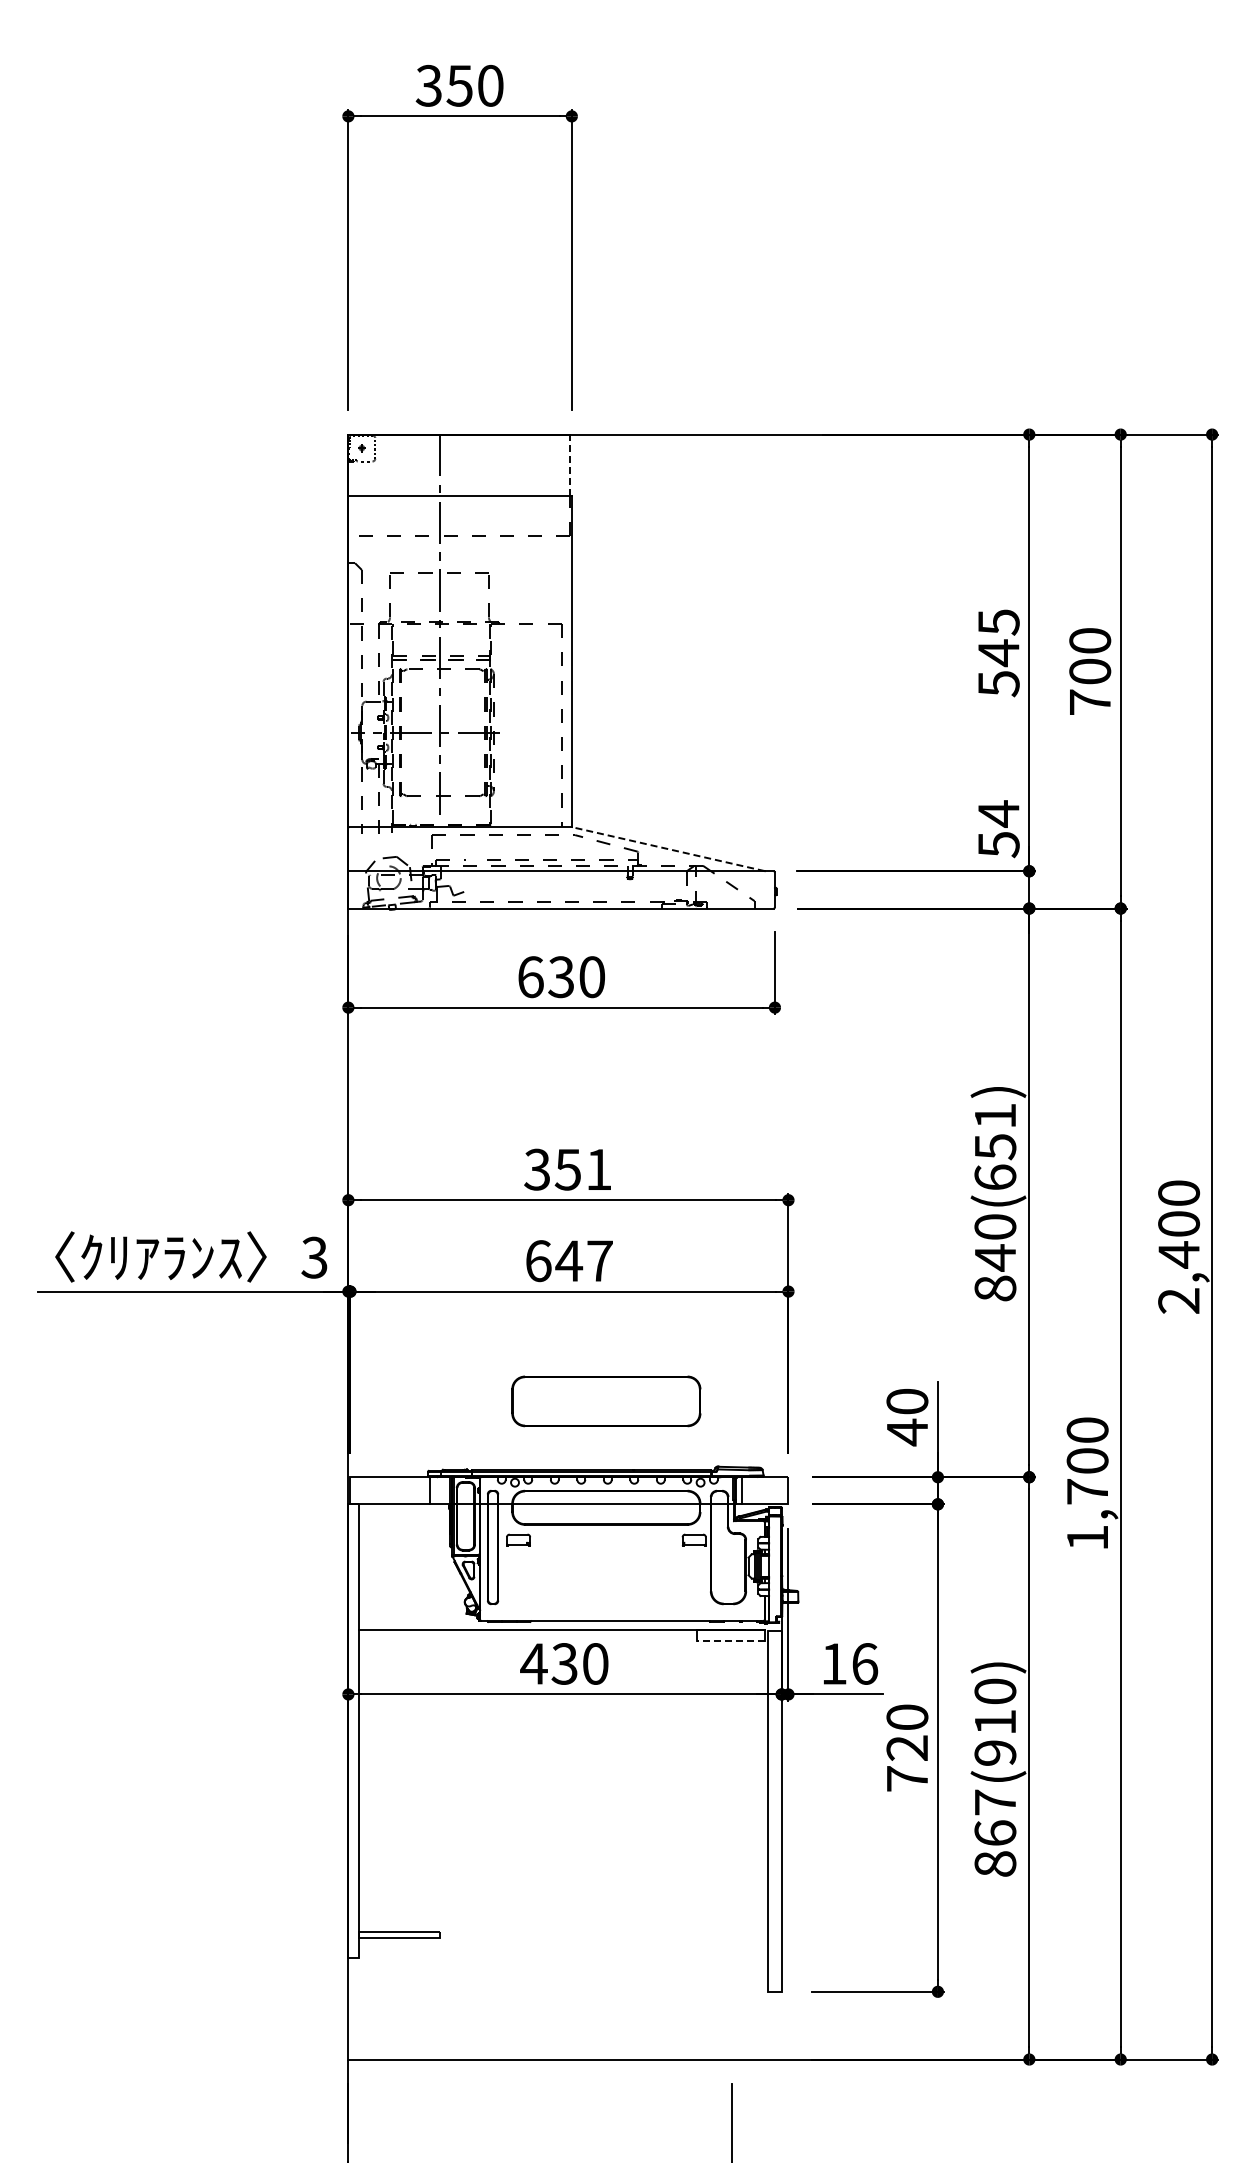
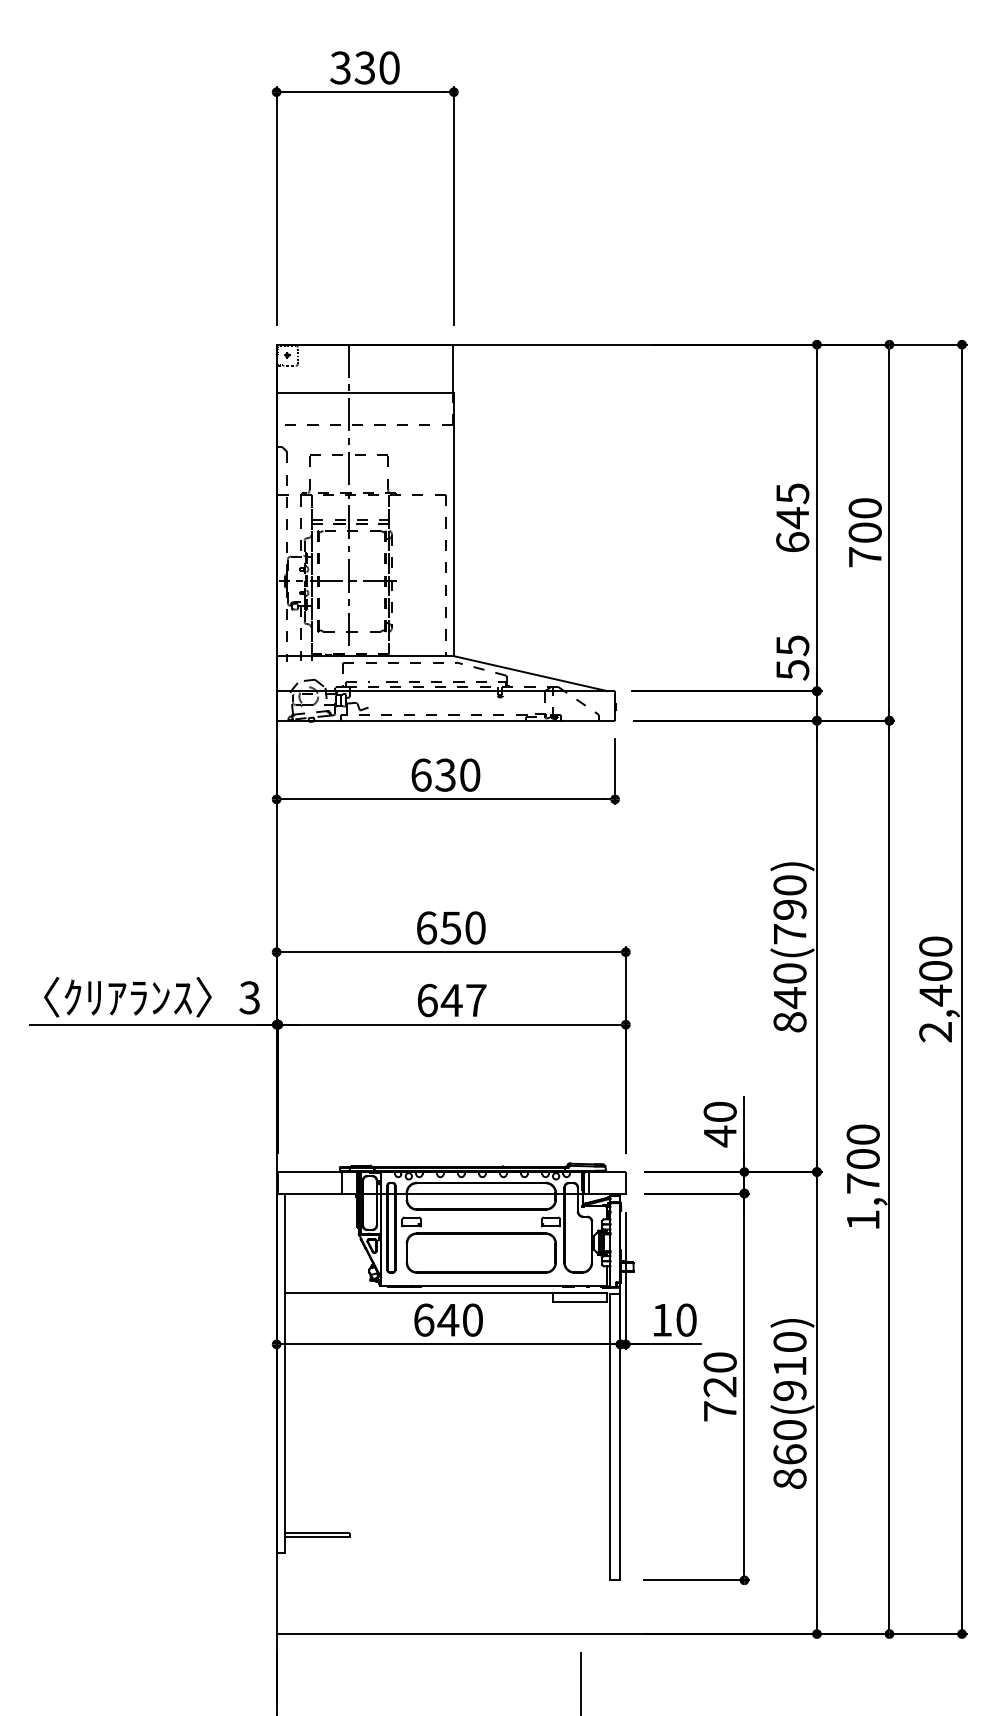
text: (459, 85) -> (364, 67), 350 -> 330
line: (570, 464) -> (452, 368), dashed -> solid
text: (998, 683) -> (792, 542), 545 -> 645
text: (998, 813) -> (792, 645), 54 -> 55
line: (668, 849) -> (530, 673), dashed -> solid
text: (995, 1146) -> (790, 909), 840(651) -> 840(790)
text: (567, 1169) -> (450, 927), 351 -> 650
part: (606, 1401) -> (481, 1253), moved
line: (730, 1641) -> (579, 1302), dashed -> solid
text: (549, 1663) -> (436, 1319), 430 -> 640
text: (865, 1663) -> (686, 1319), 16 -> 10
text: (995, 1802) -> (790, 1430), 867(910) -> 860(910)

